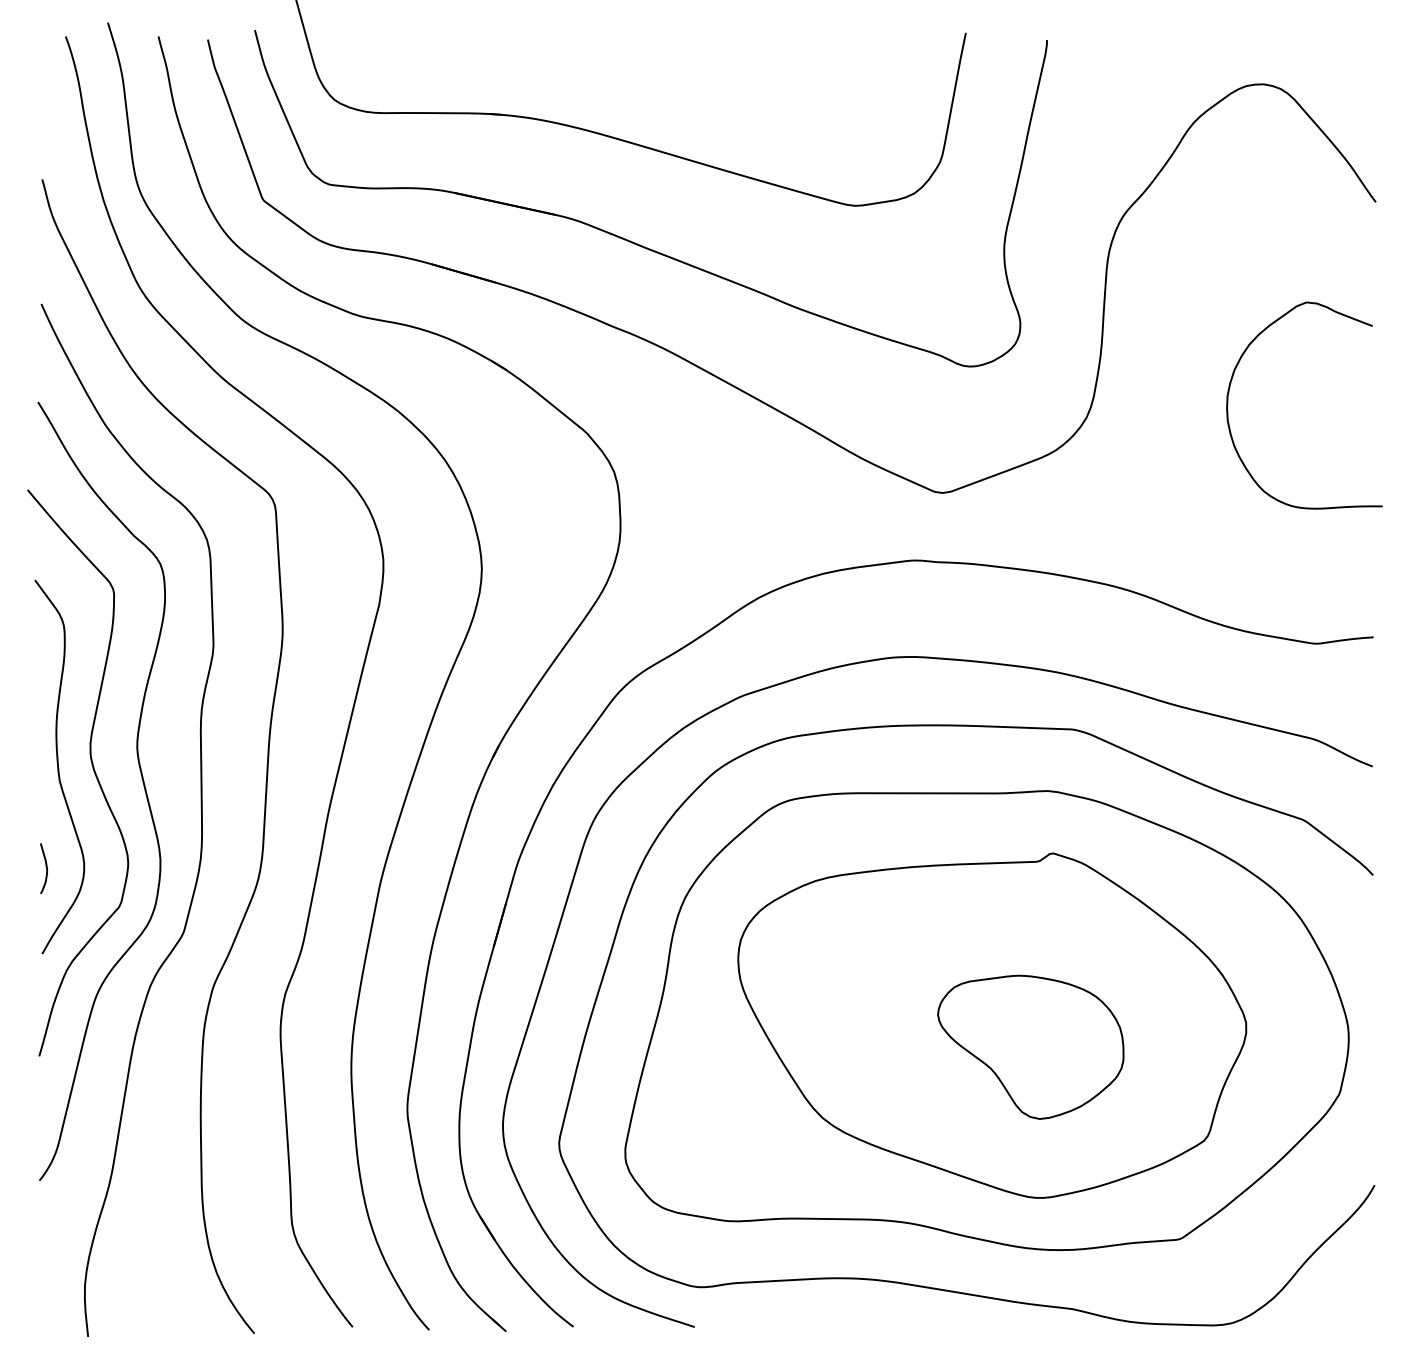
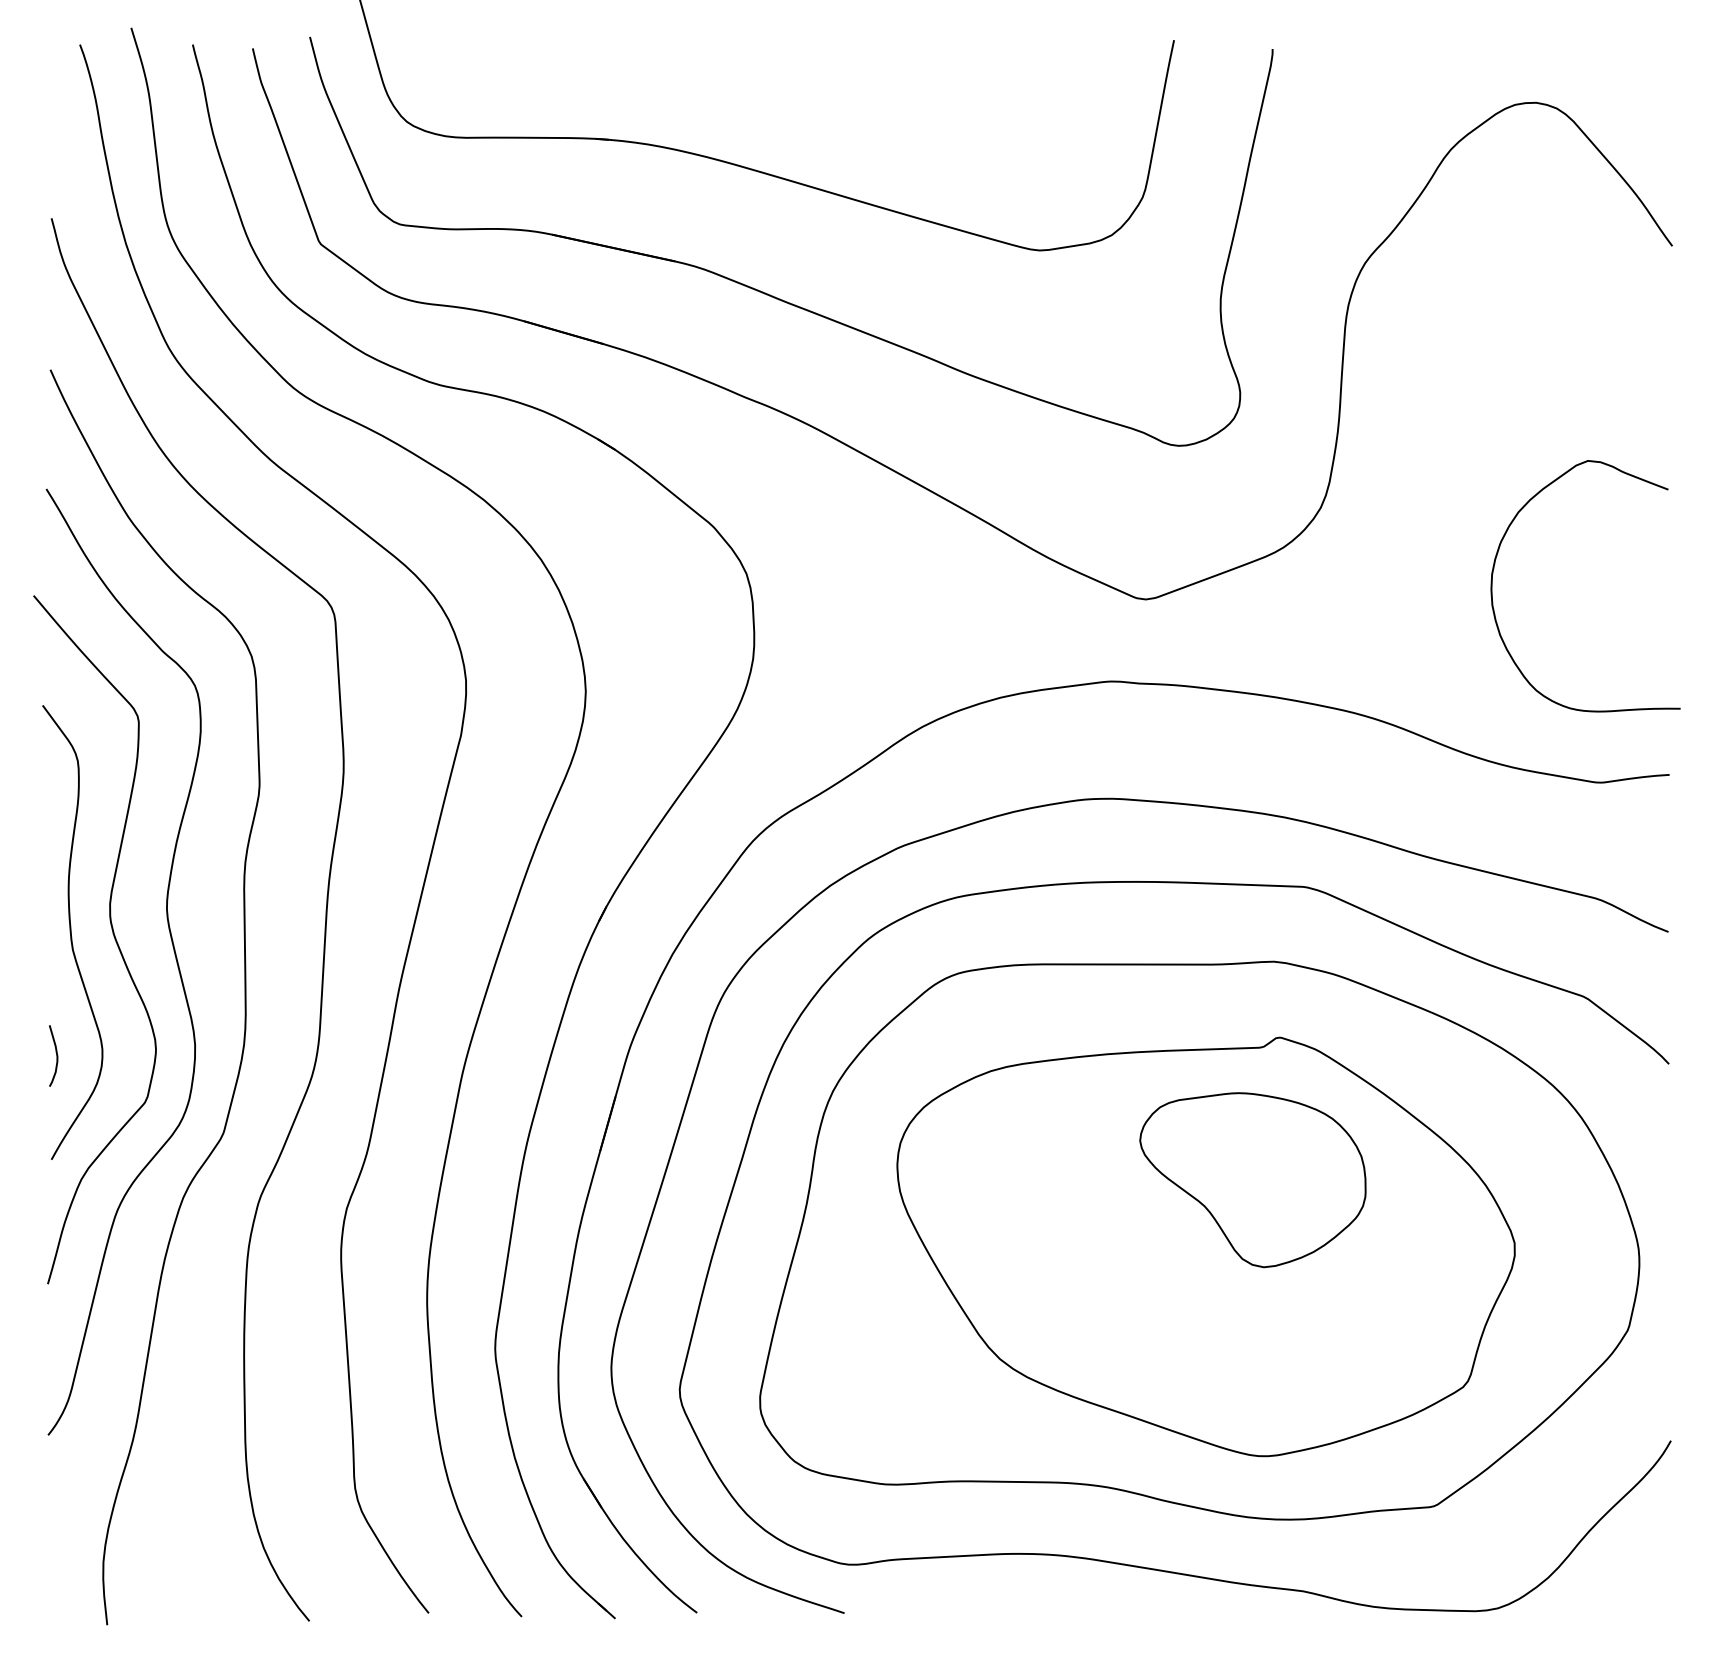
curve: (1230, 387) -> (1495, 564), moved
part: (1030, 1047) -> (1252, 1180), moved

